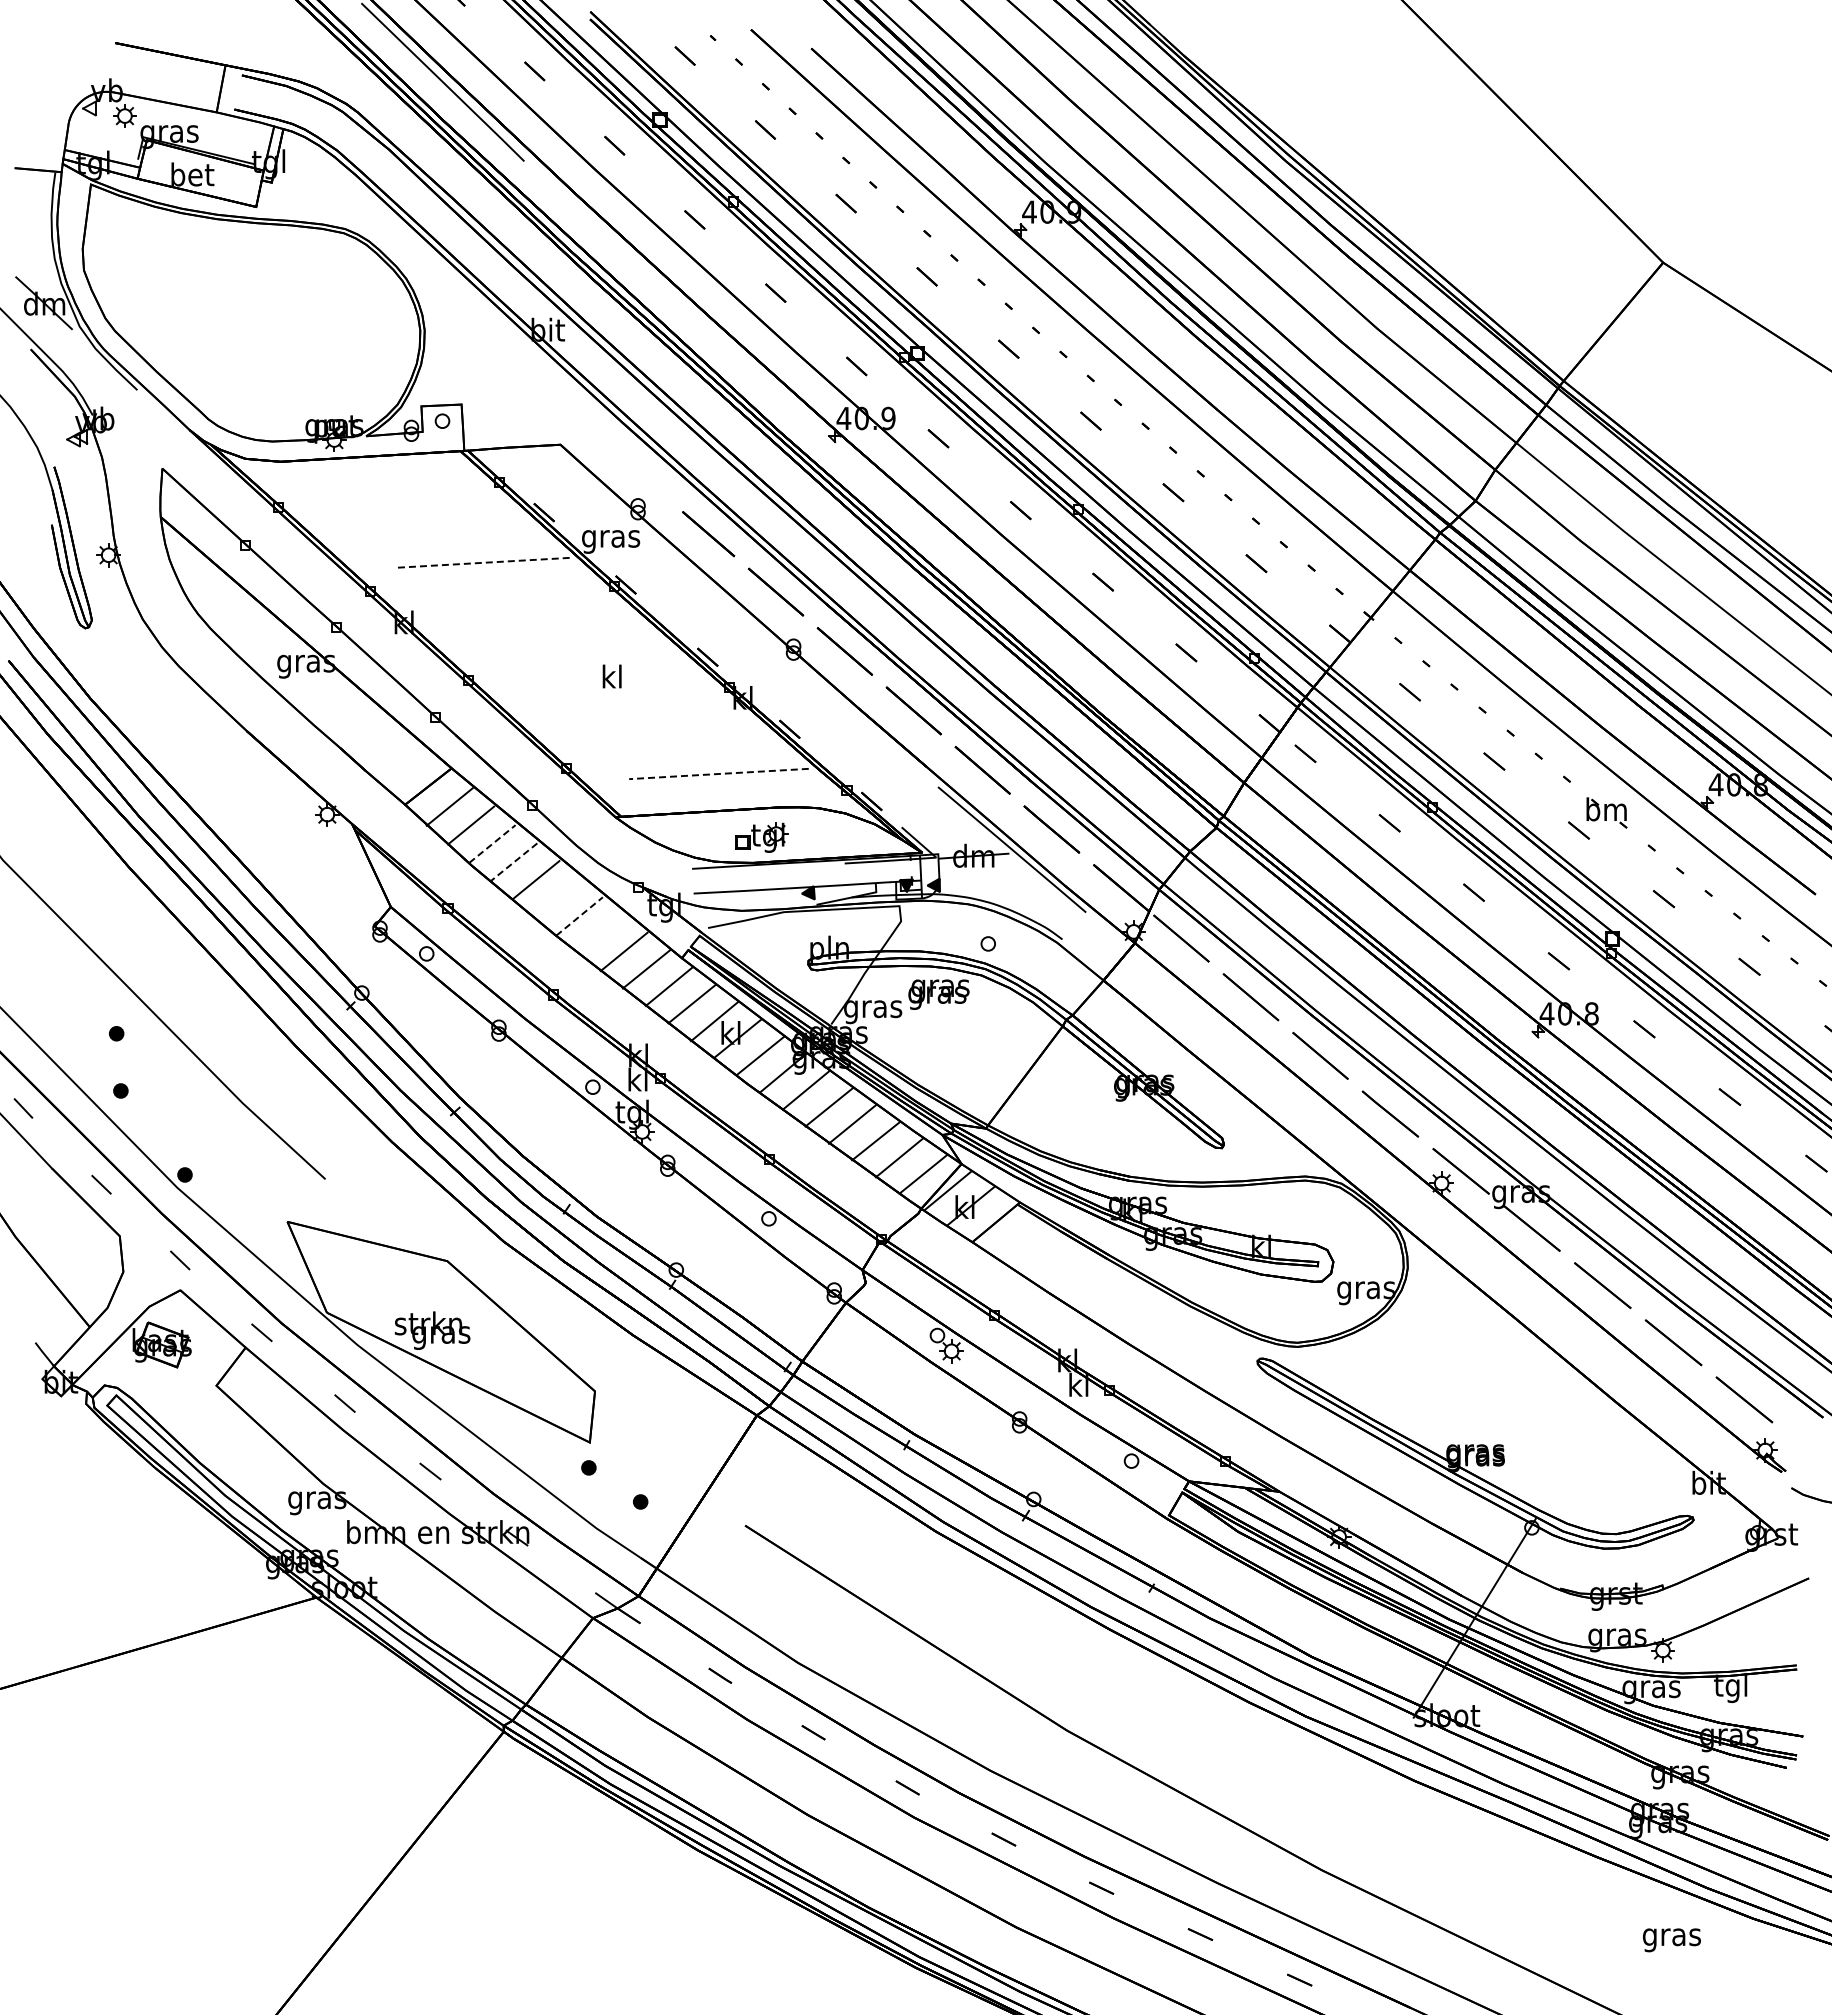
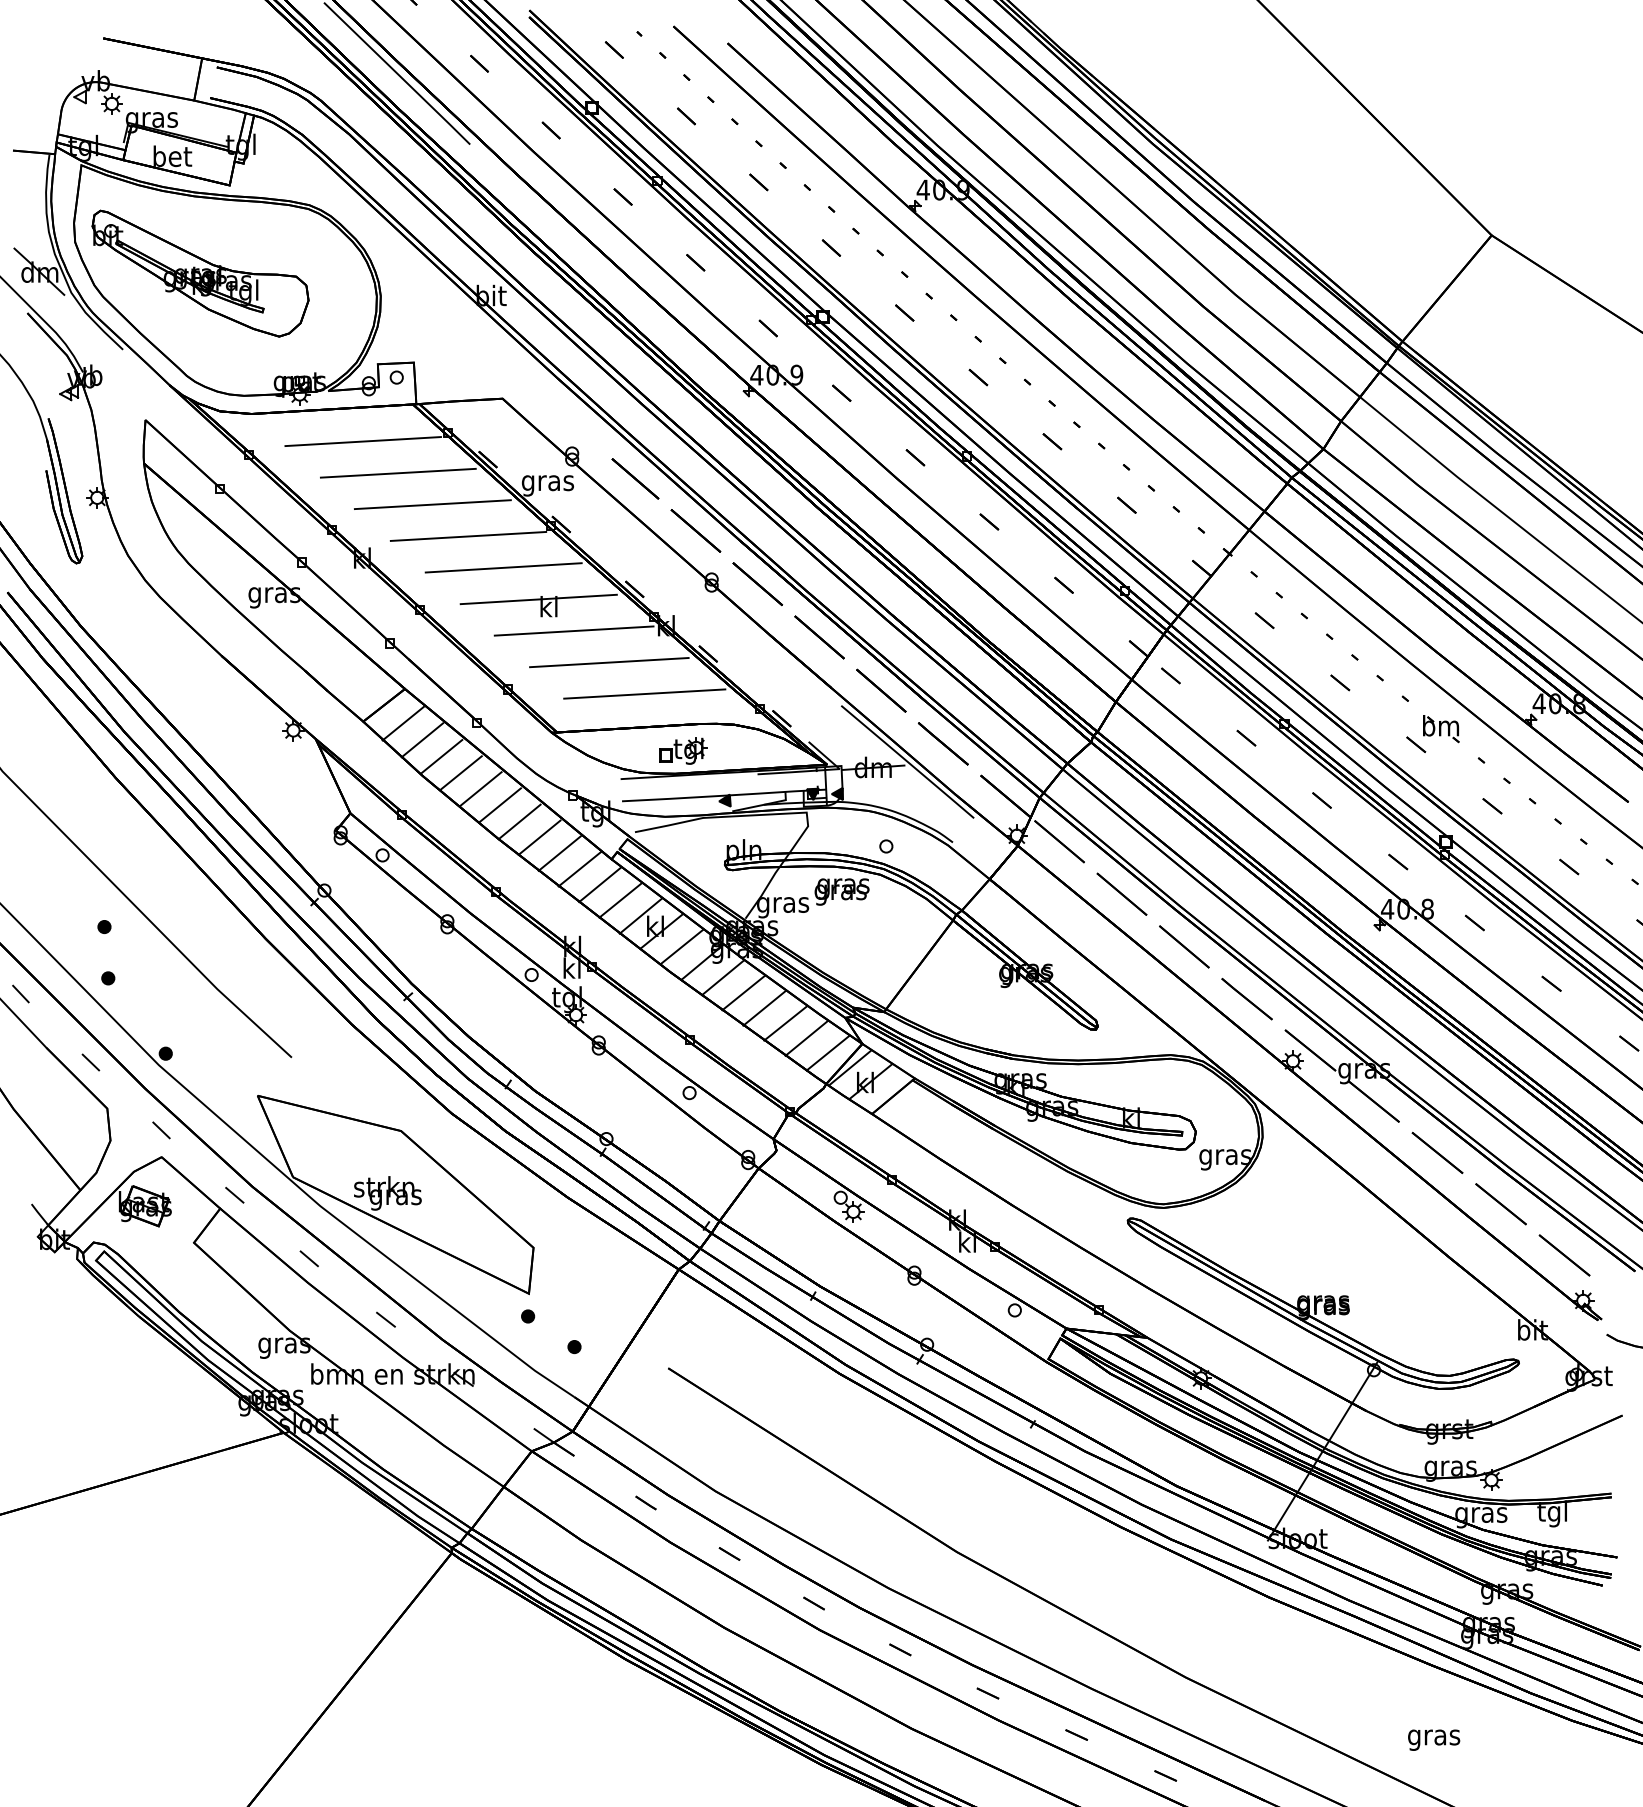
part: (223, 305) -> (200, 273), added
line: (404, 492) -> (362, 441), added
line: (443, 527) -> (397, 472), added
line: (482, 562) -> (432, 504), dashed -> solid
line: (522, 598) -> (468, 536), added
line: (561, 633) -> (503, 568), added
line: (600, 668) -> (538, 599), added
line: (639, 703) -> (573, 630), added
line: (679, 738) -> (609, 662), added
line: (718, 773) -> (644, 693), dashed -> solid
line: (492, 844) -> (441, 757), dashed -> solid
line: (514, 862) -> (461, 773), dashed -> solid
line: (557, 898) -> (499, 805), added
line: (579, 916) -> (519, 821), dashed -> solid
line: (601, 934) -> (539, 838), added
text: (1671, 1940) -> (1433, 1740), moved

